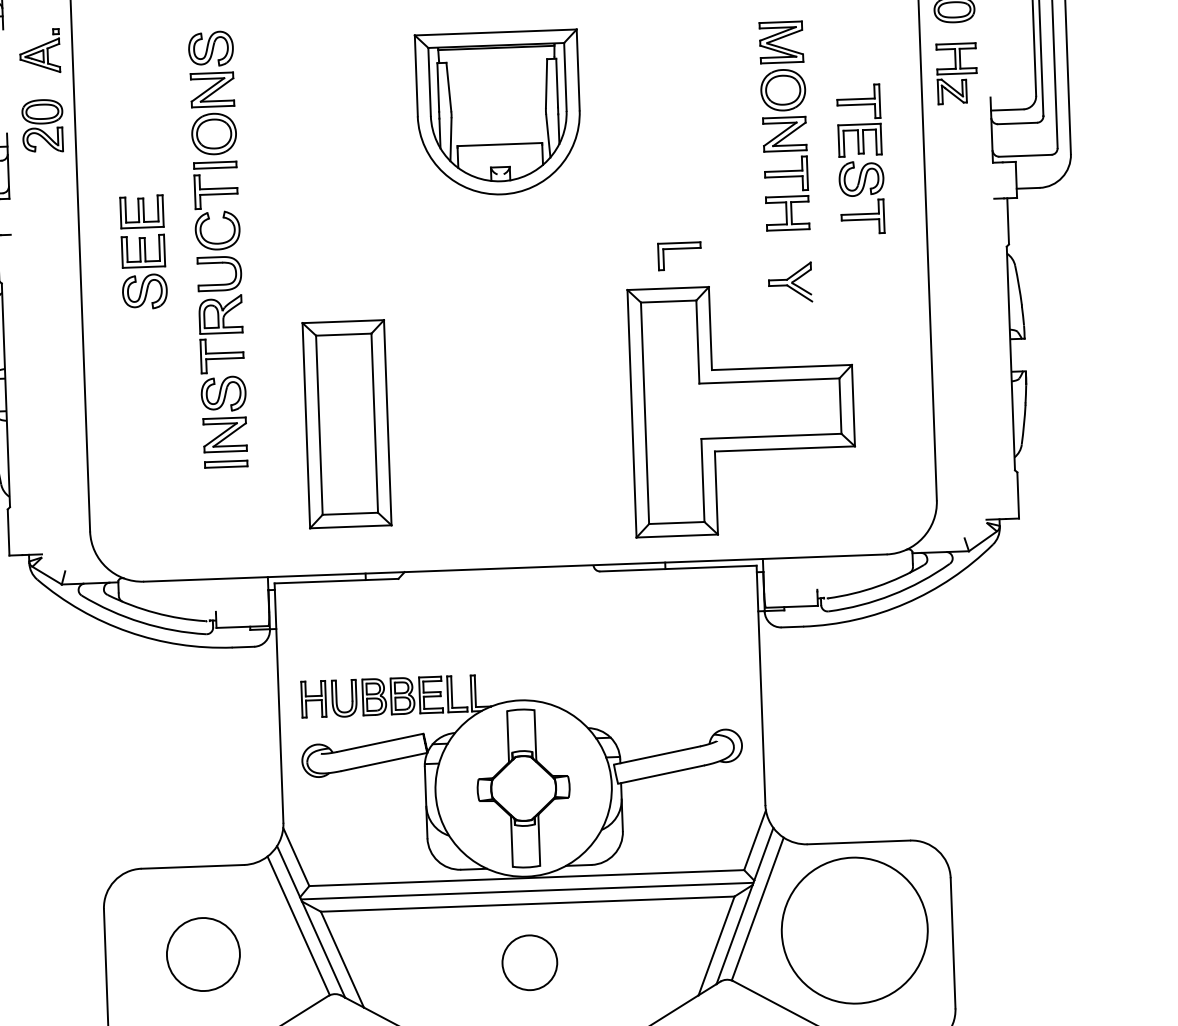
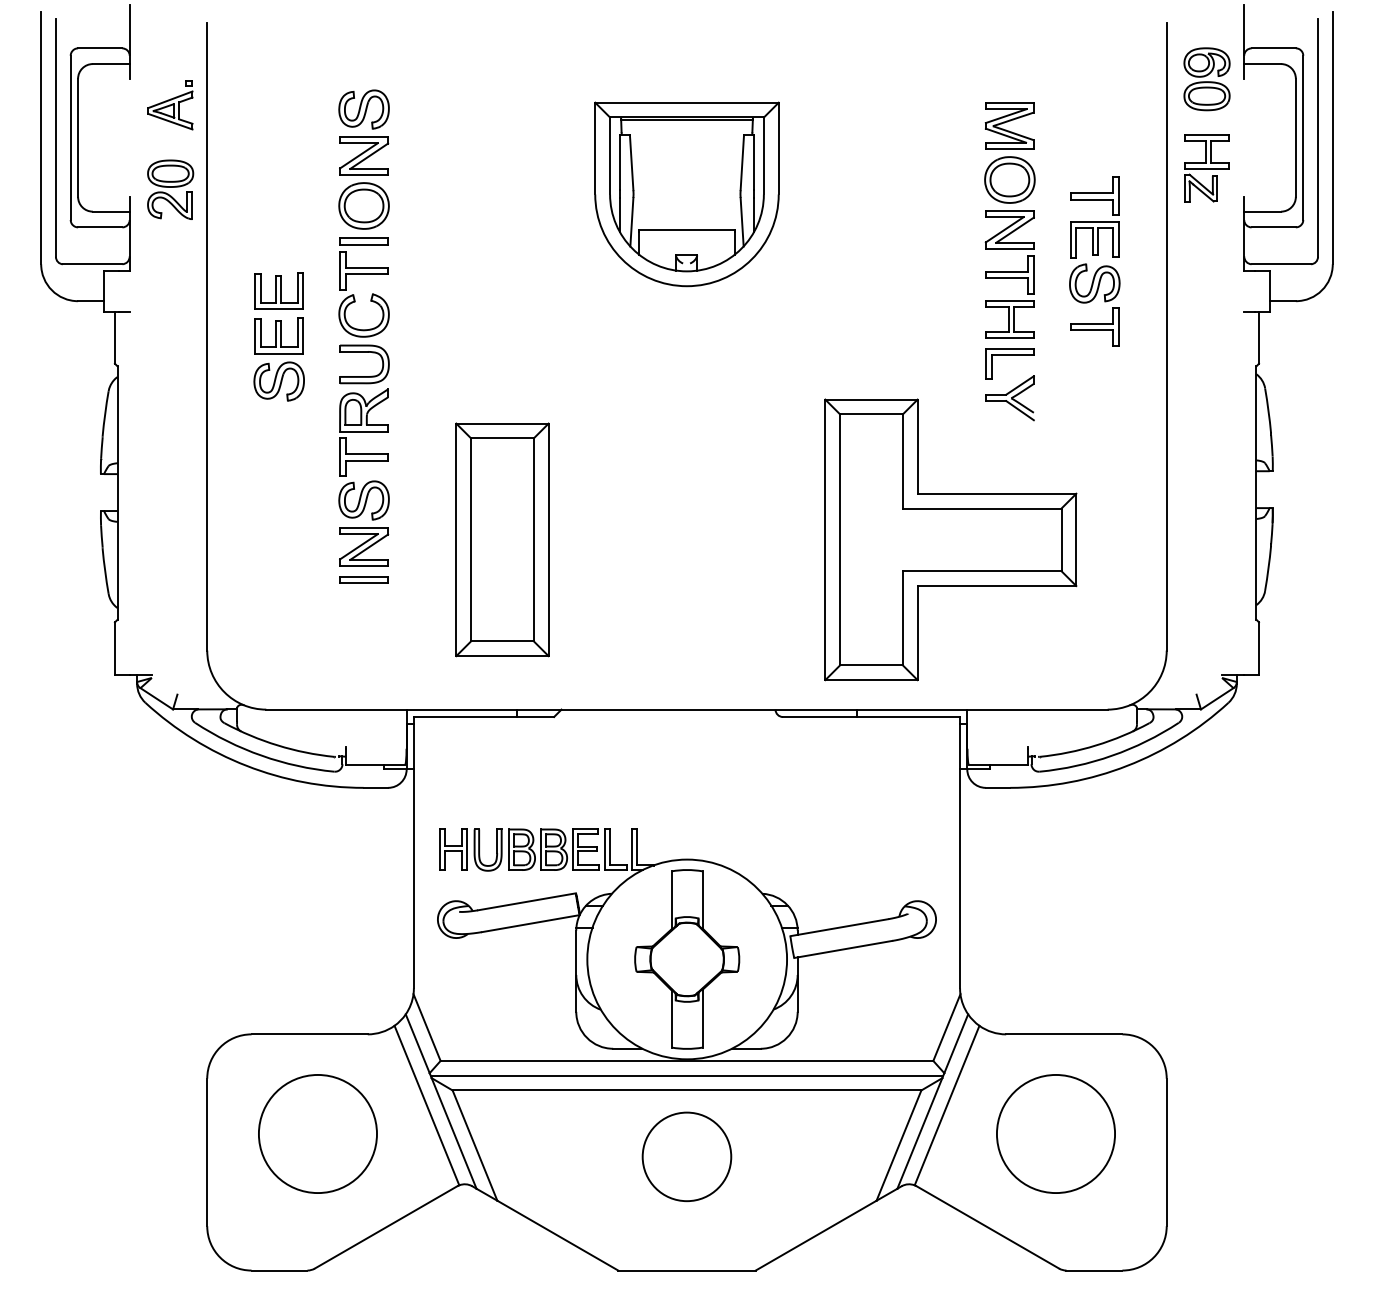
part: (679, 249) -> (1009, 355), moved
circle: (854, 930) -> (1055, 1133), size x0.71
circle: (203, 954) -> (317, 1133), size x1.43
circle: (529, 962) -> (686, 1156), size x1.43

